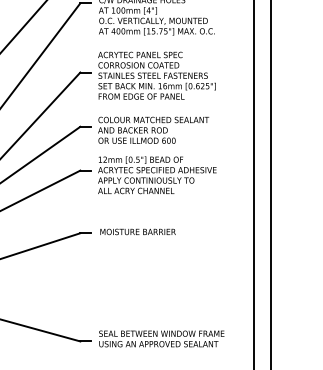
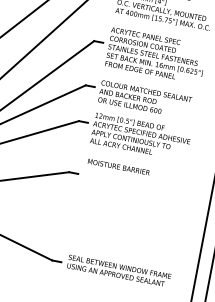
text: (137, 231) -> (118, 166), moved

